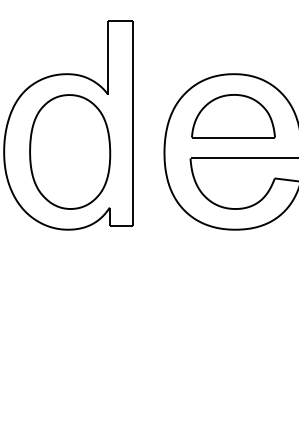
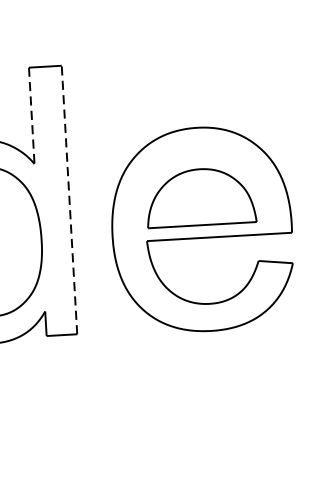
line: (108, 57) -> (32, 115), solid -> dashed
part: (233, 116) -> (200, 197), moved
line: (133, 123) -> (69, 199), solid -> dashed

